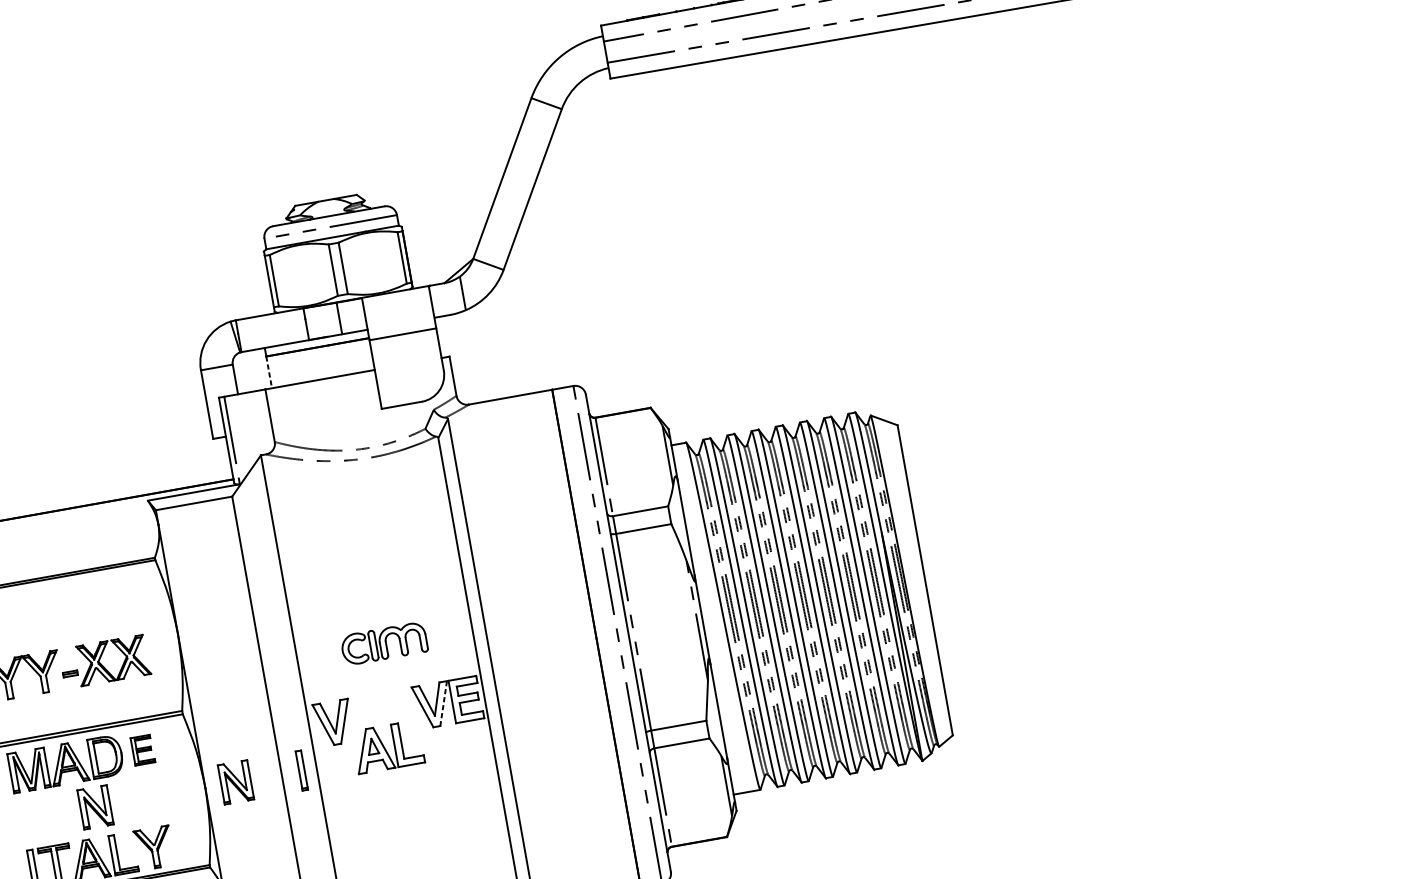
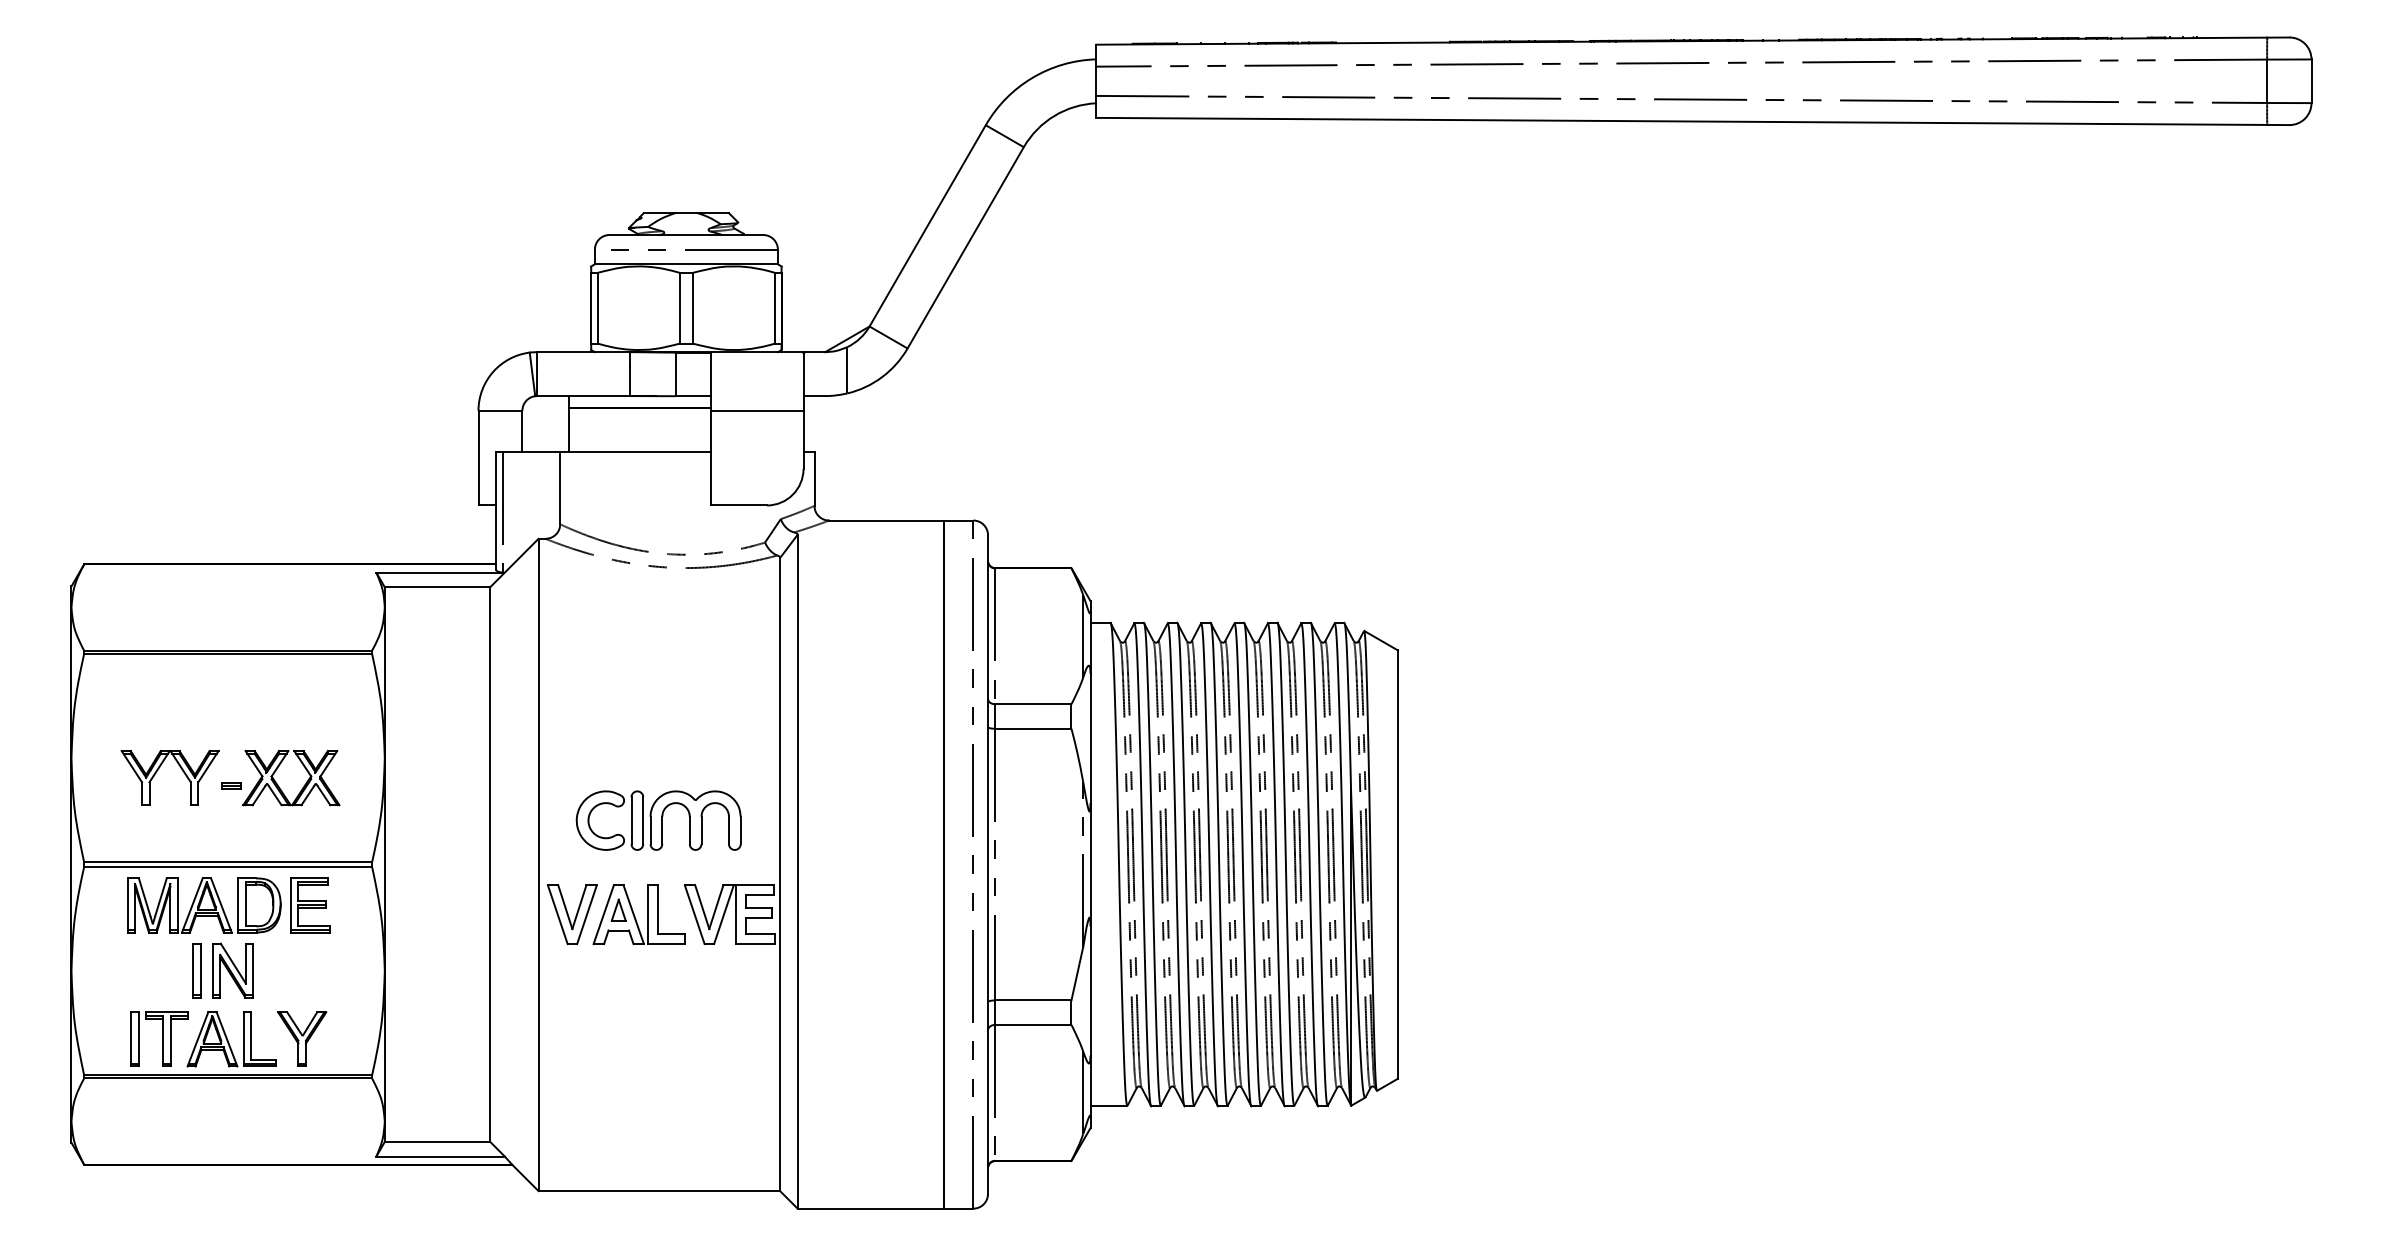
line: (269, 372) -> (569, 429), dashed -> solid
part: (384, 643) -> (658, 820), size x1.43
line: (443, 703) -> (723, 914), dashed -> solid
part: (387, 746) -> (638, 914), moved
part: (143, 750) -> (310, 905), size x1.43
part: (301, 770) -> (196, 970), moved
part: (235, 782) -> (426, 970), removed

